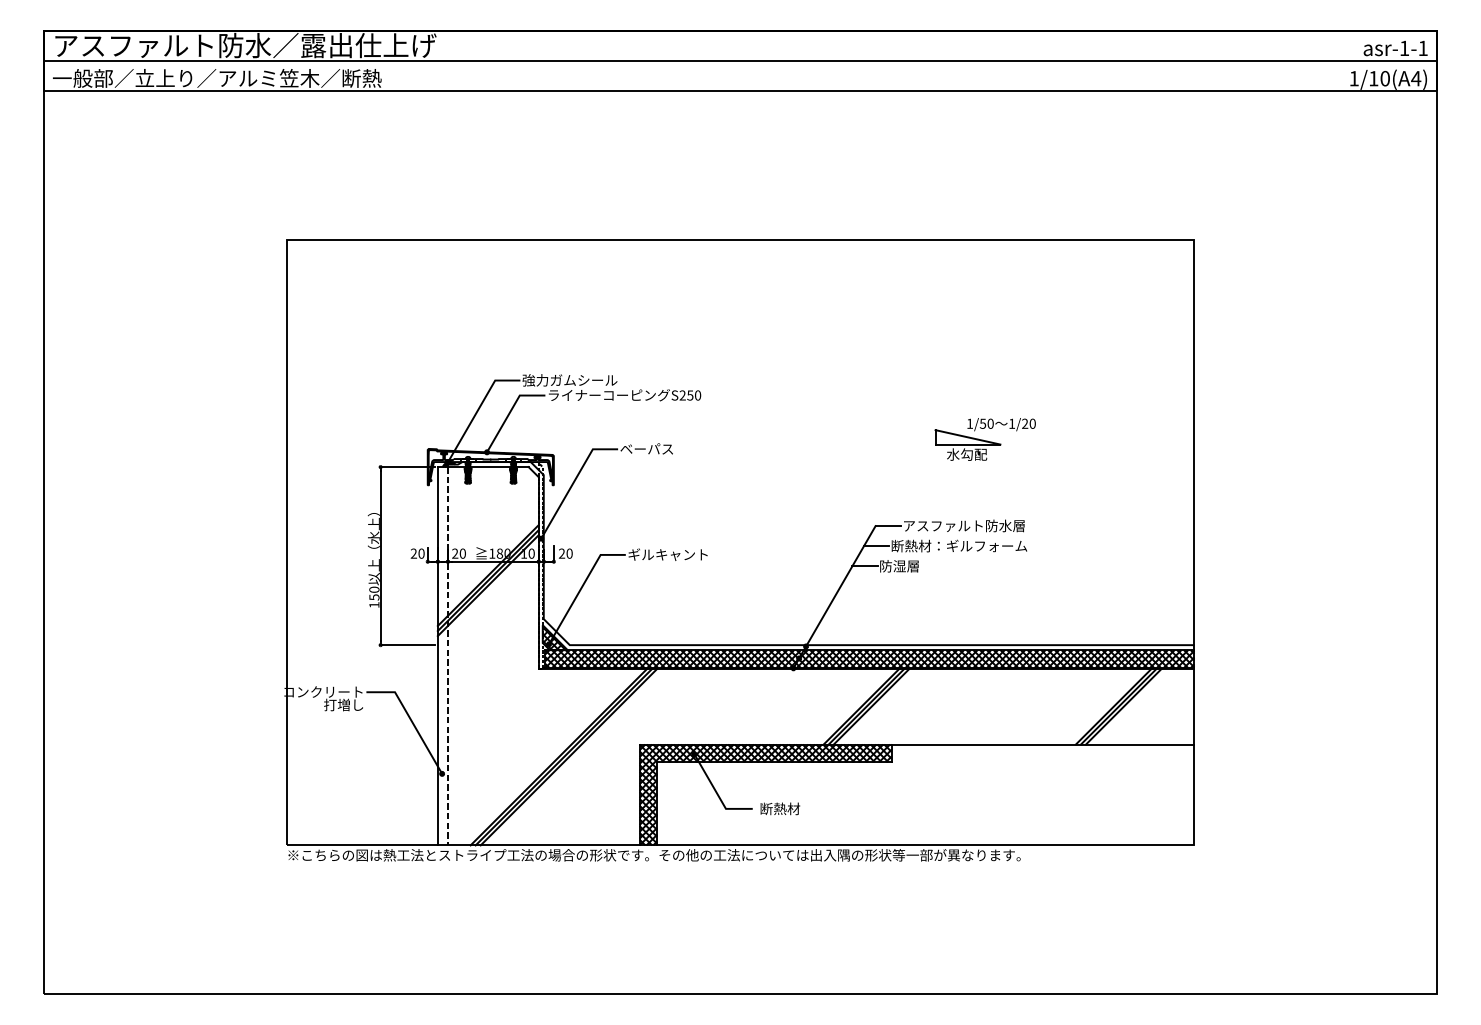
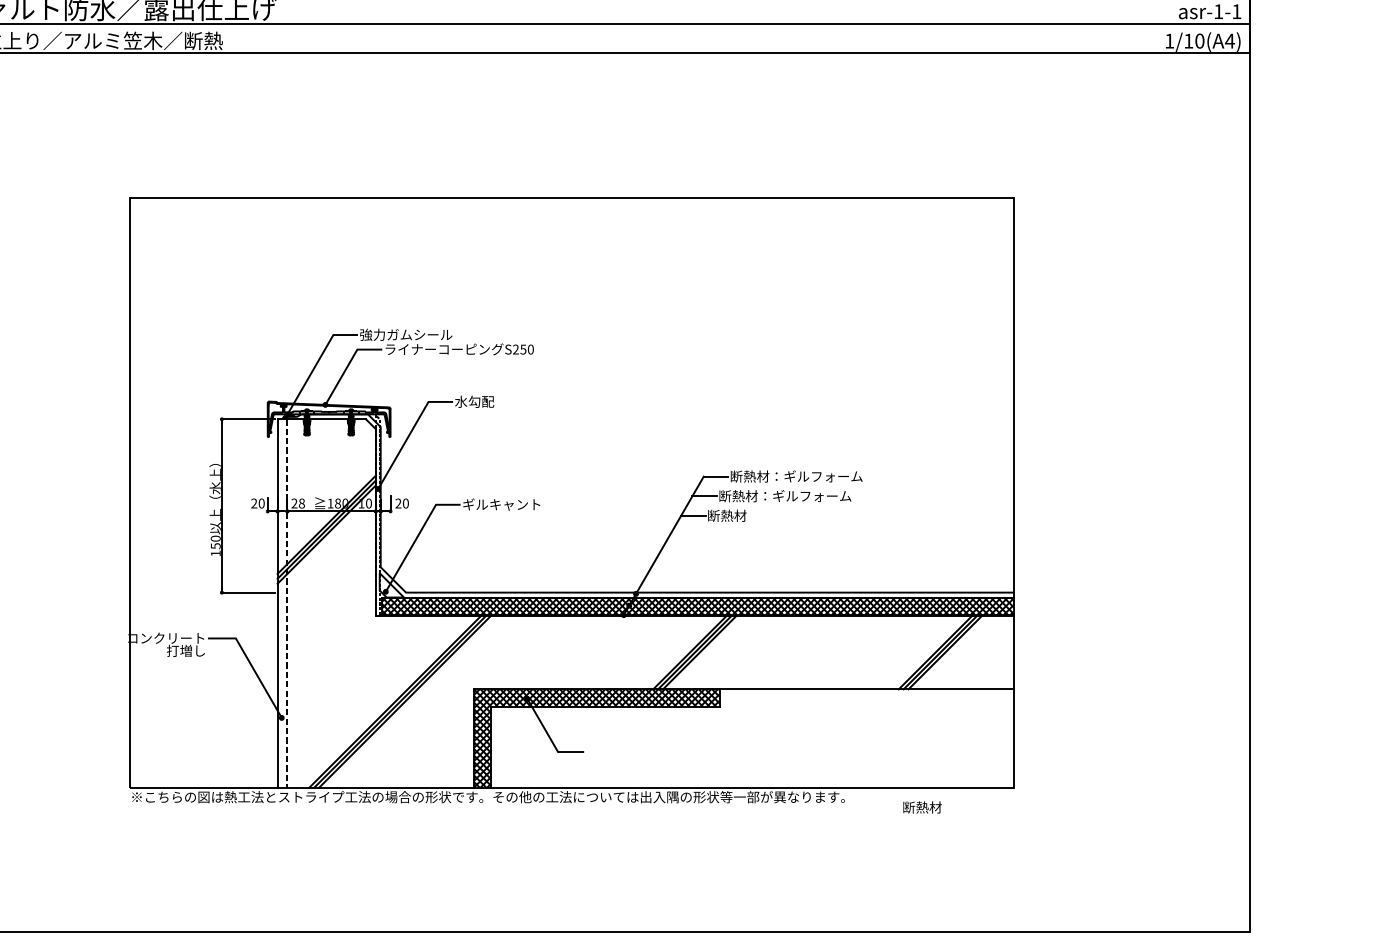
part: (984, 439) -> (809, 392), removed
text: (646, 448) -> (480, 401), ベーパス -> 水勾配
text: (970, 525) -> (796, 476), アスファルト防水層 -> 断熱材：ギルフォーム
text: (462, 553) -> (301, 503), 20 -> 28
text: (899, 566) -> (727, 516), 防湿層 -> 断熱材
hatch: (553, 638) -> (390, 586), removed
text: (780, 808) -> (922, 807), moved

